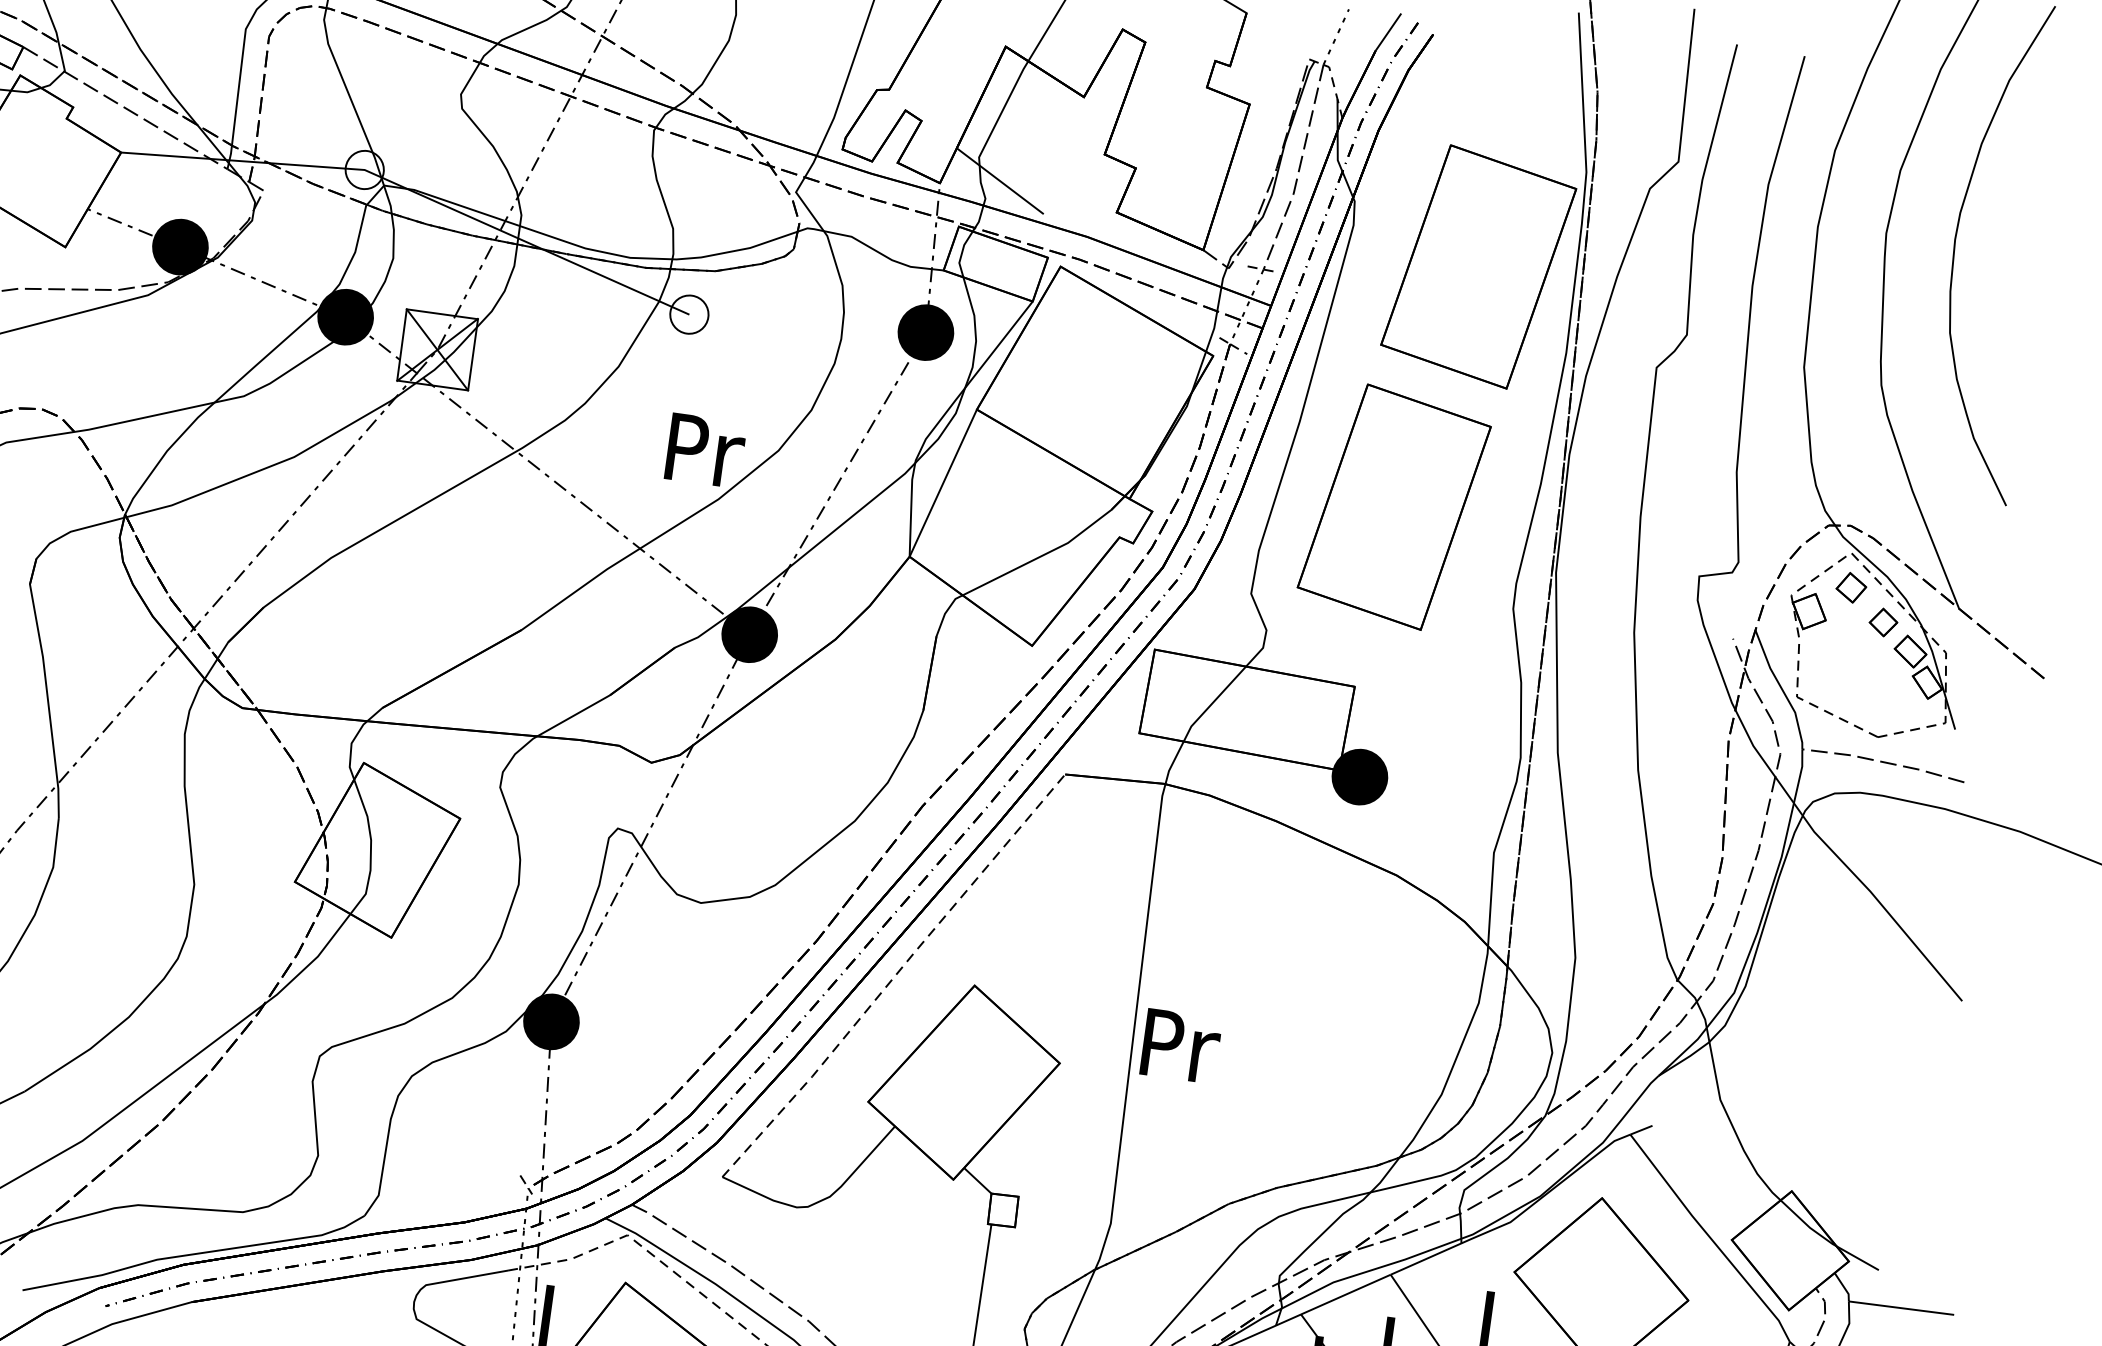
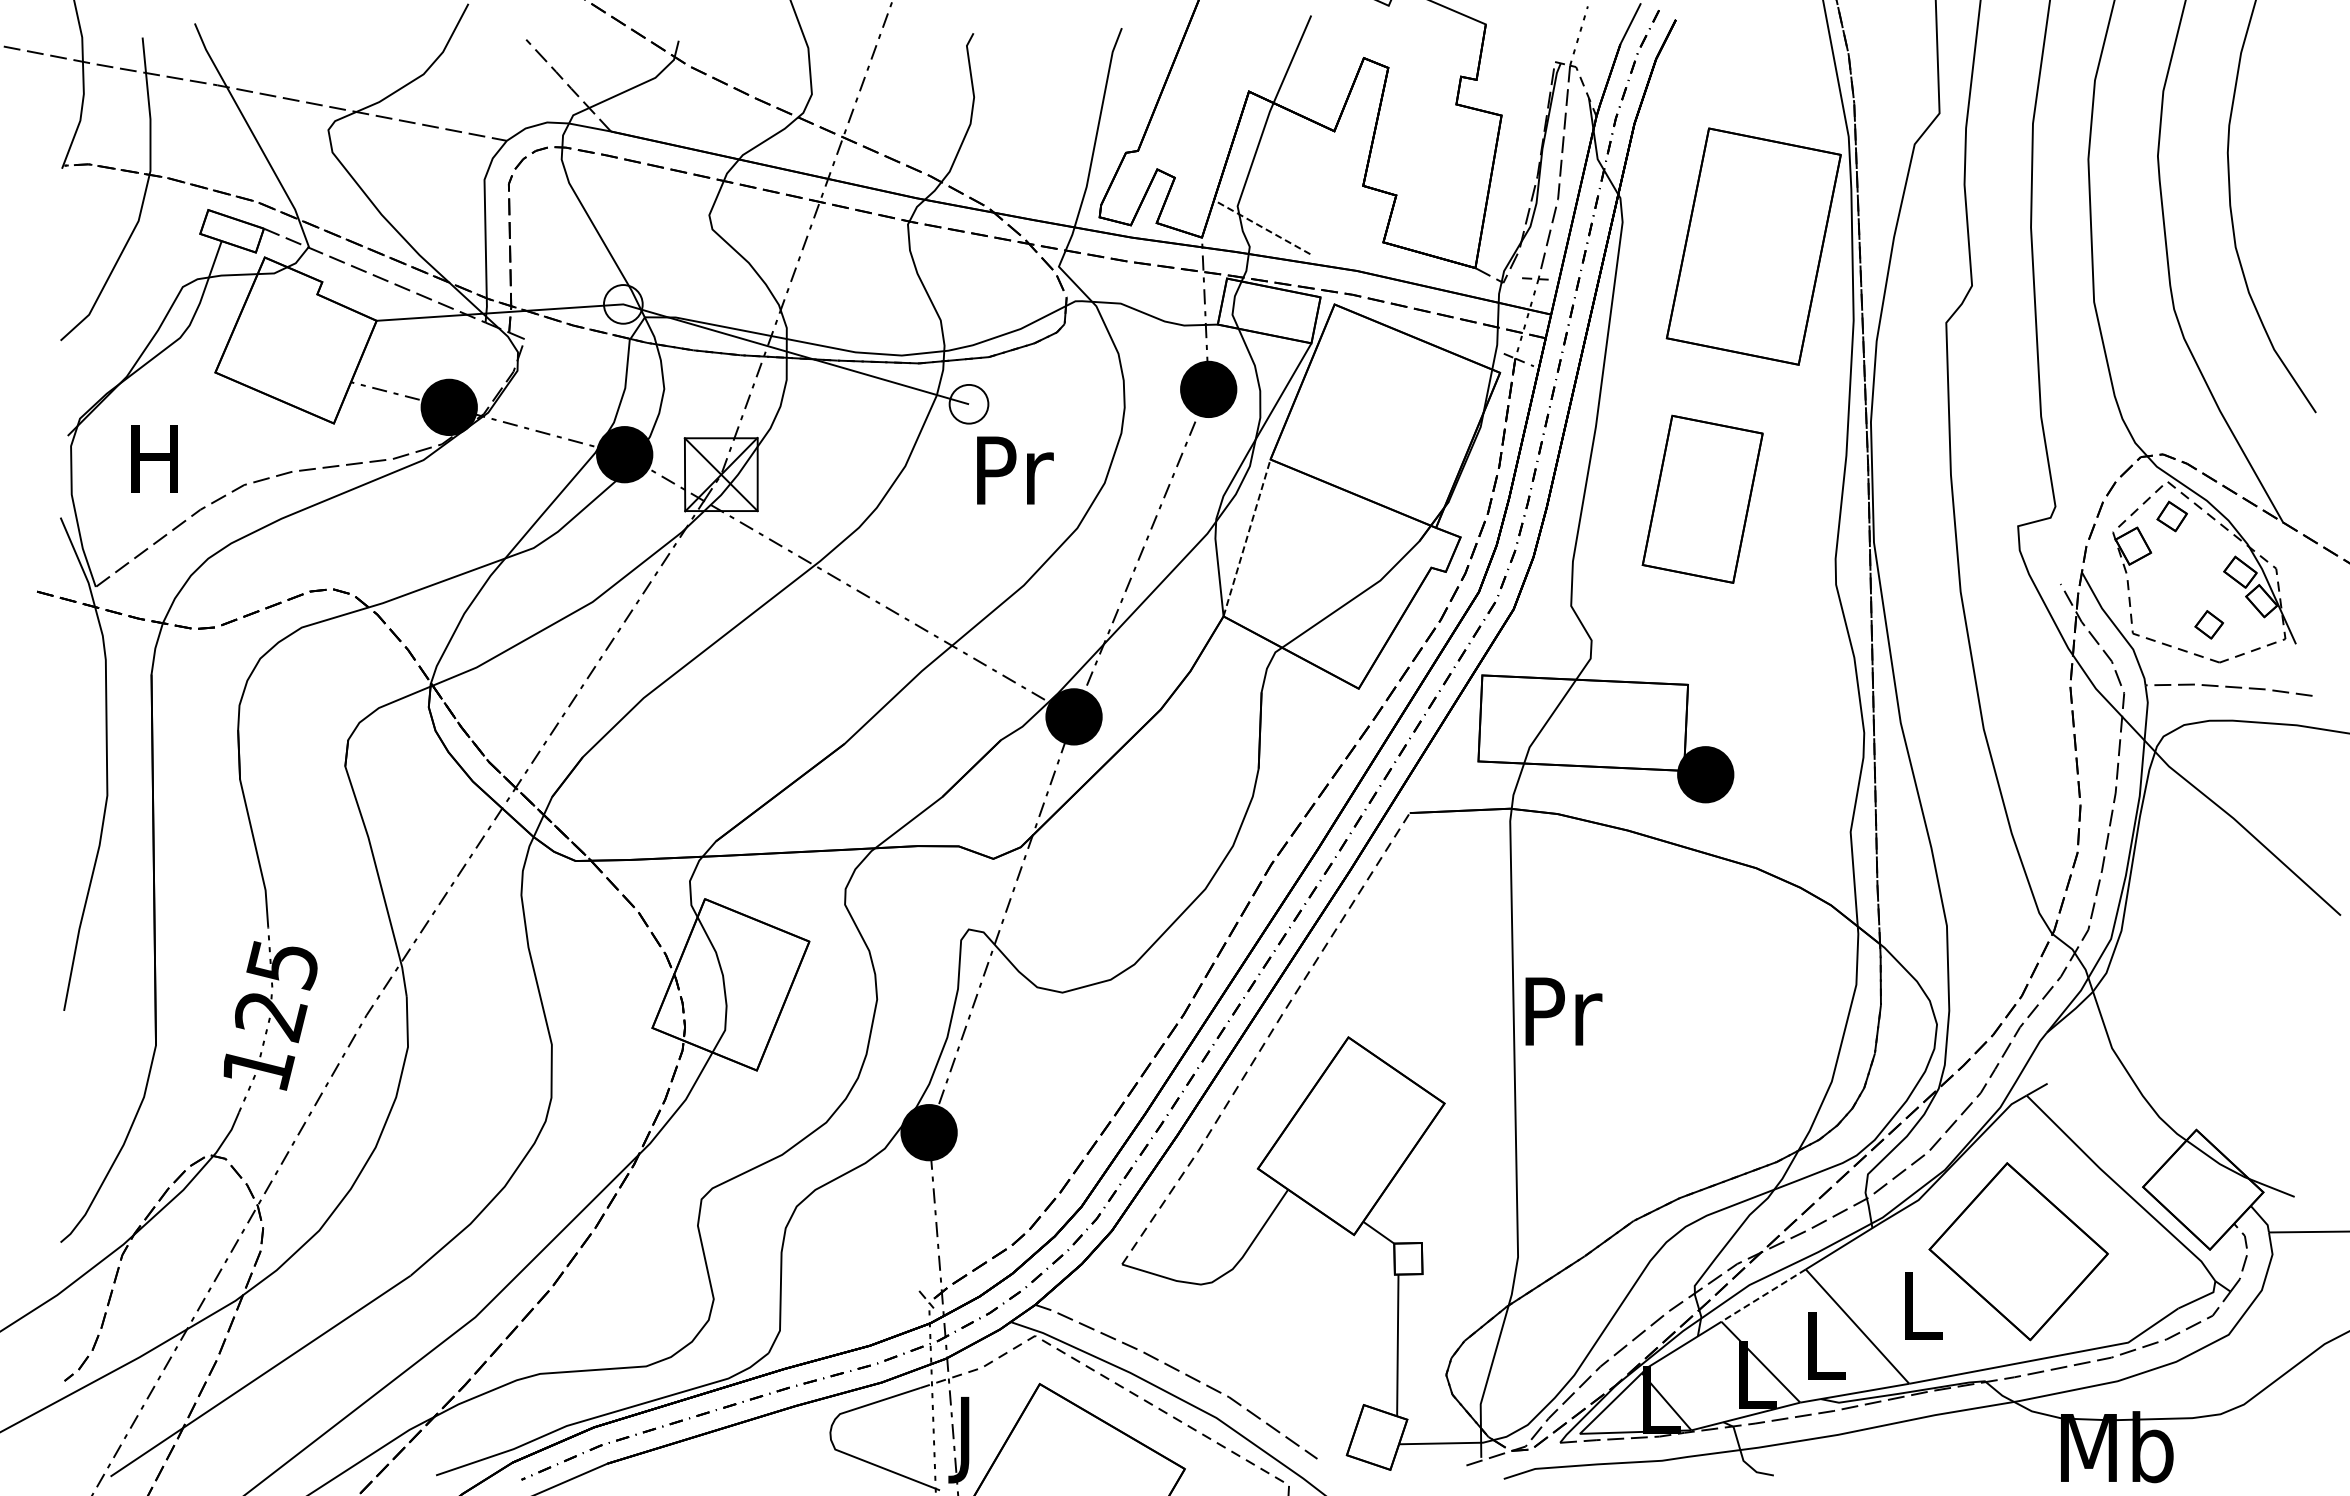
line: (999, 180) -> (1261, 226), solid -> dashed
text: (705, 450) -> (1015, 470), moved
line: (943, 482) -> (1247, 537), solid -> dashed
part: (1394, 507) -> (1702, 499), size x0.7
part: (1882, 622) -> (2208, 624), moved
text: (1180, 1046) -> (1563, 1011), moved
line: (1345, 1294) -> (1763, 1295), solid -> dashed

